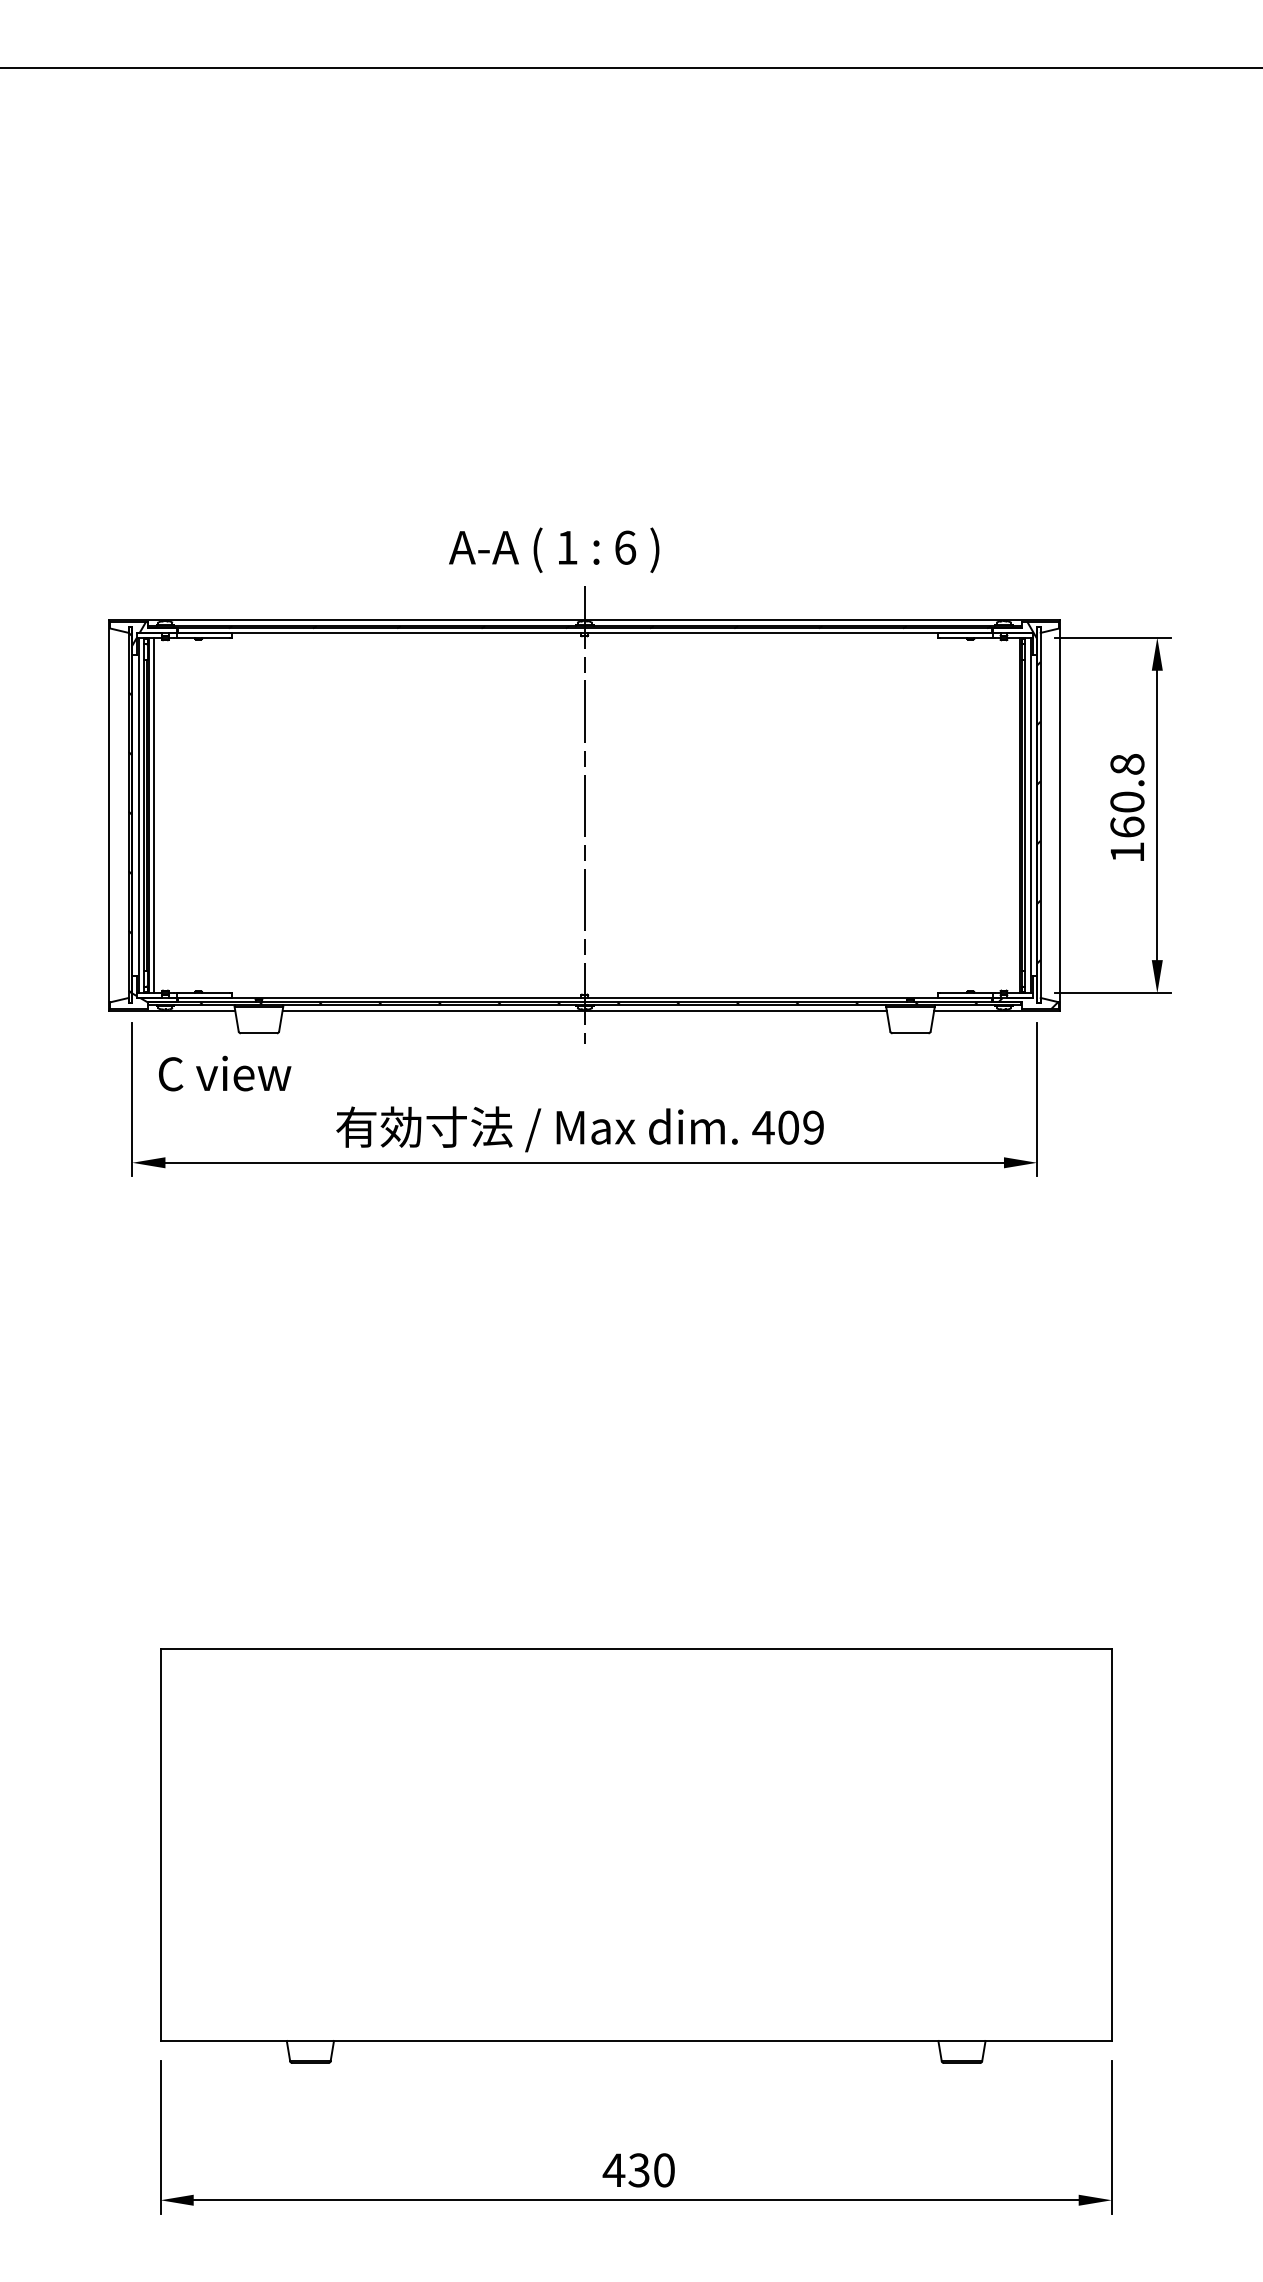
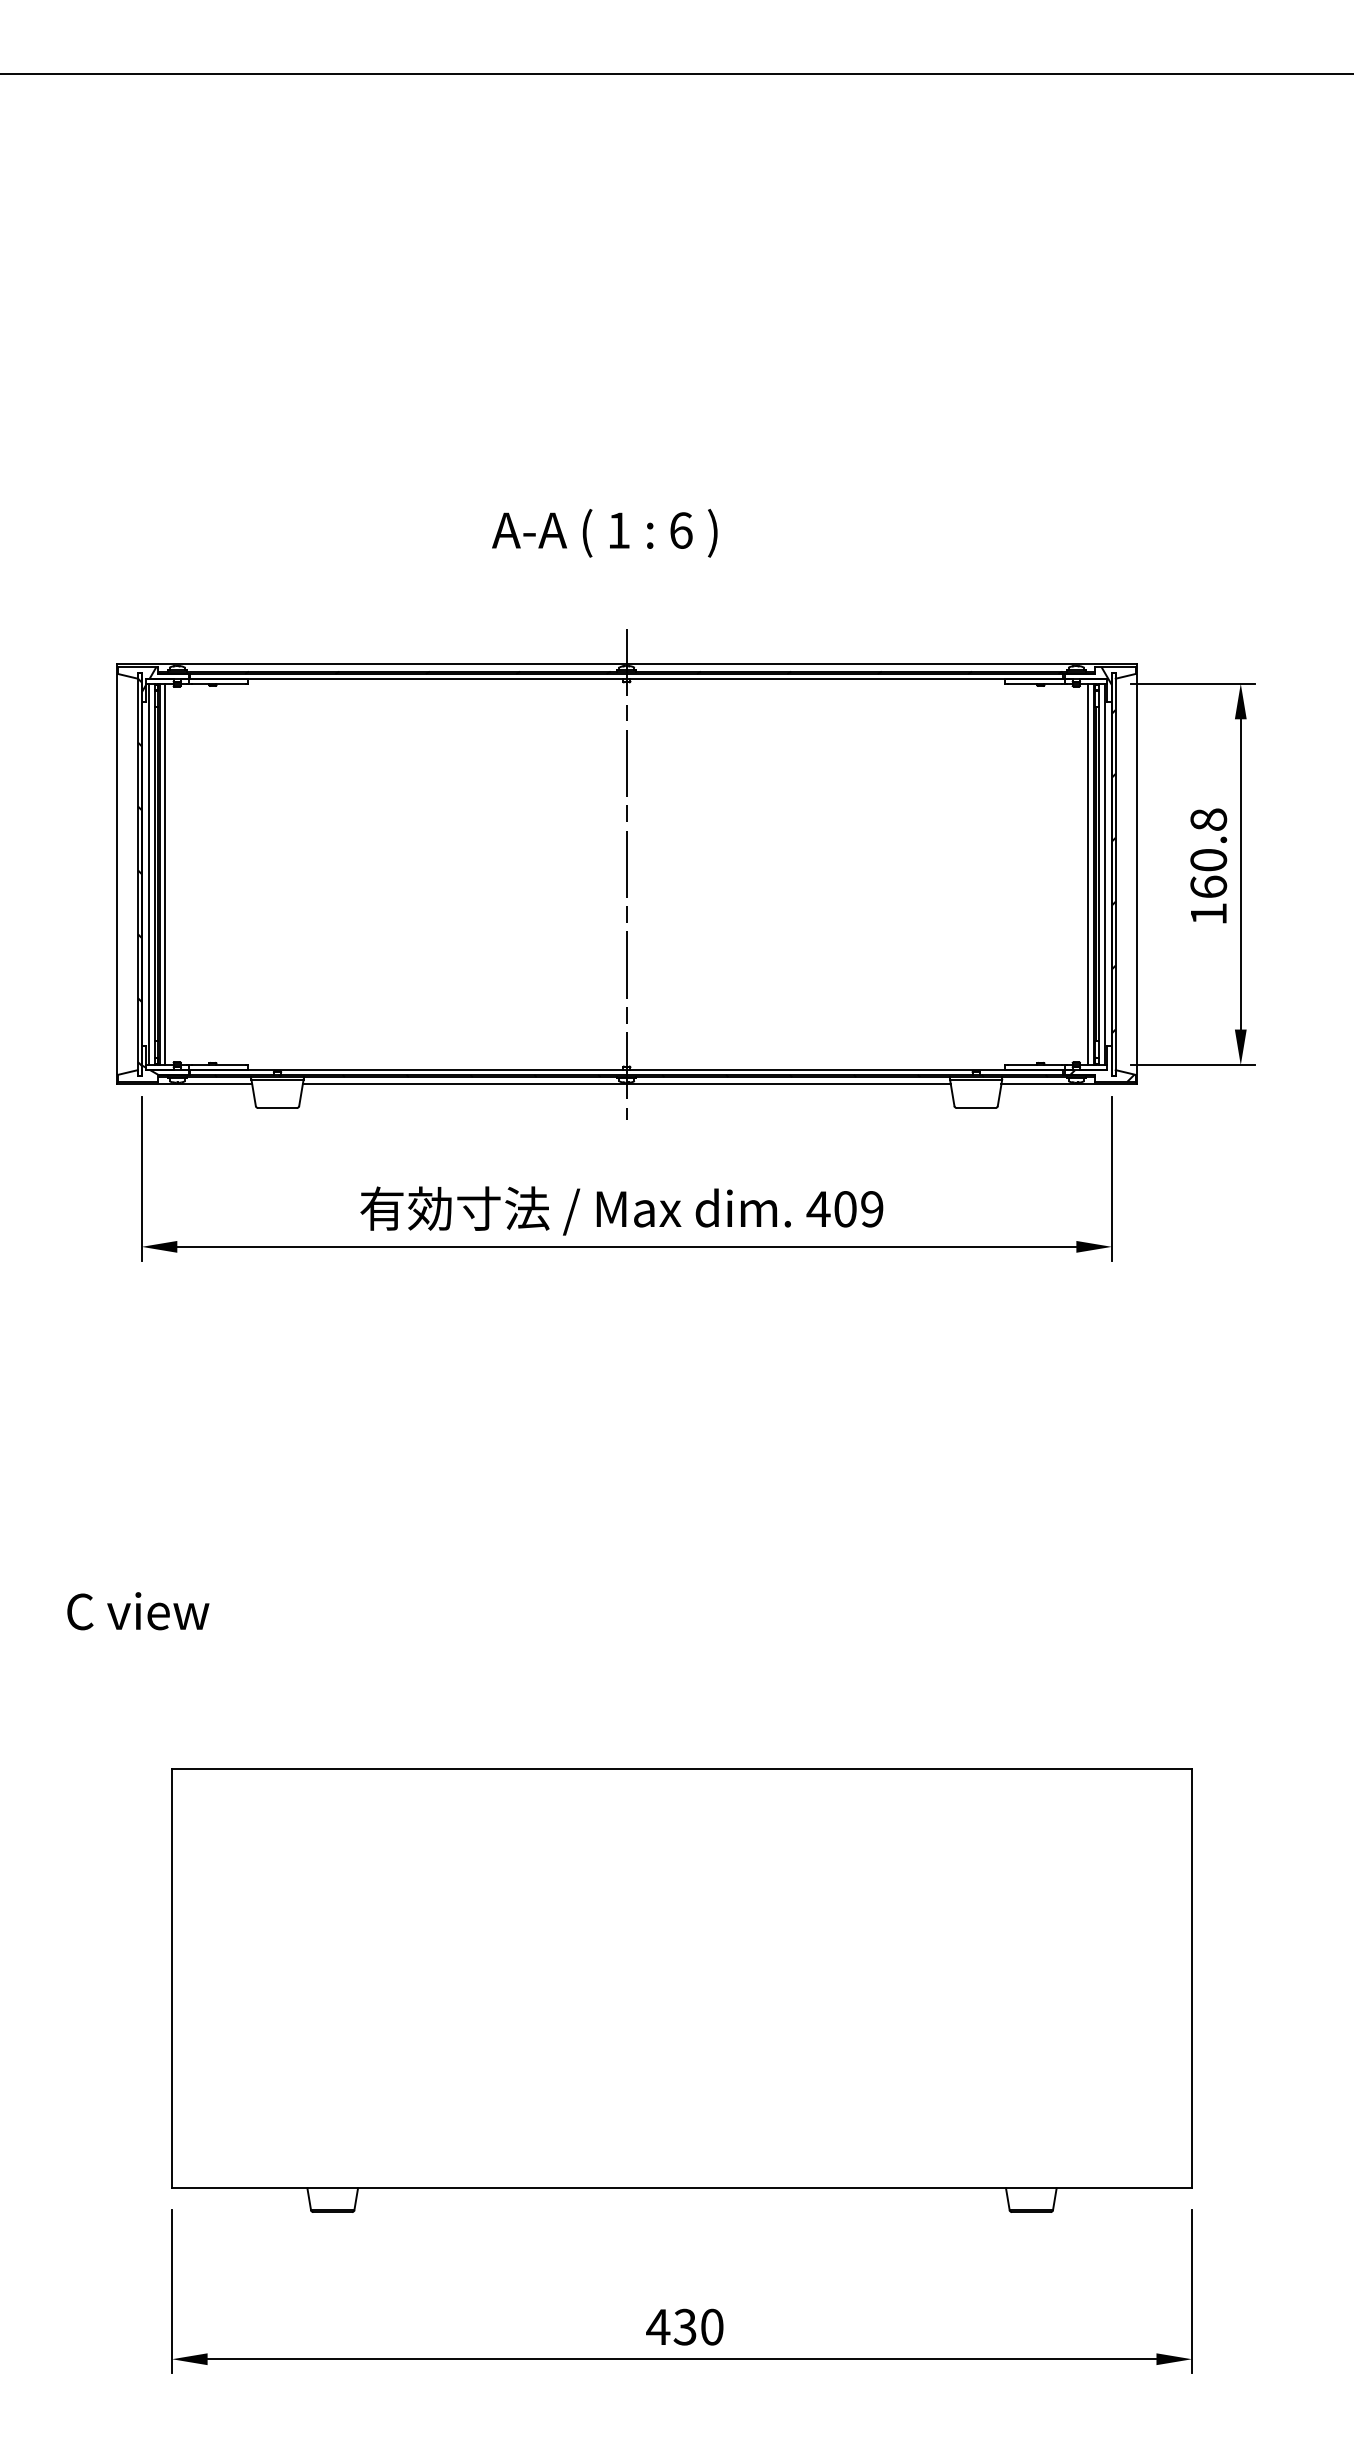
text: (554, 549) -> (605, 532), moved
line: (1015, 815) -> (1088, 874), added
text: (225, 1073) -> (138, 1611), moved

